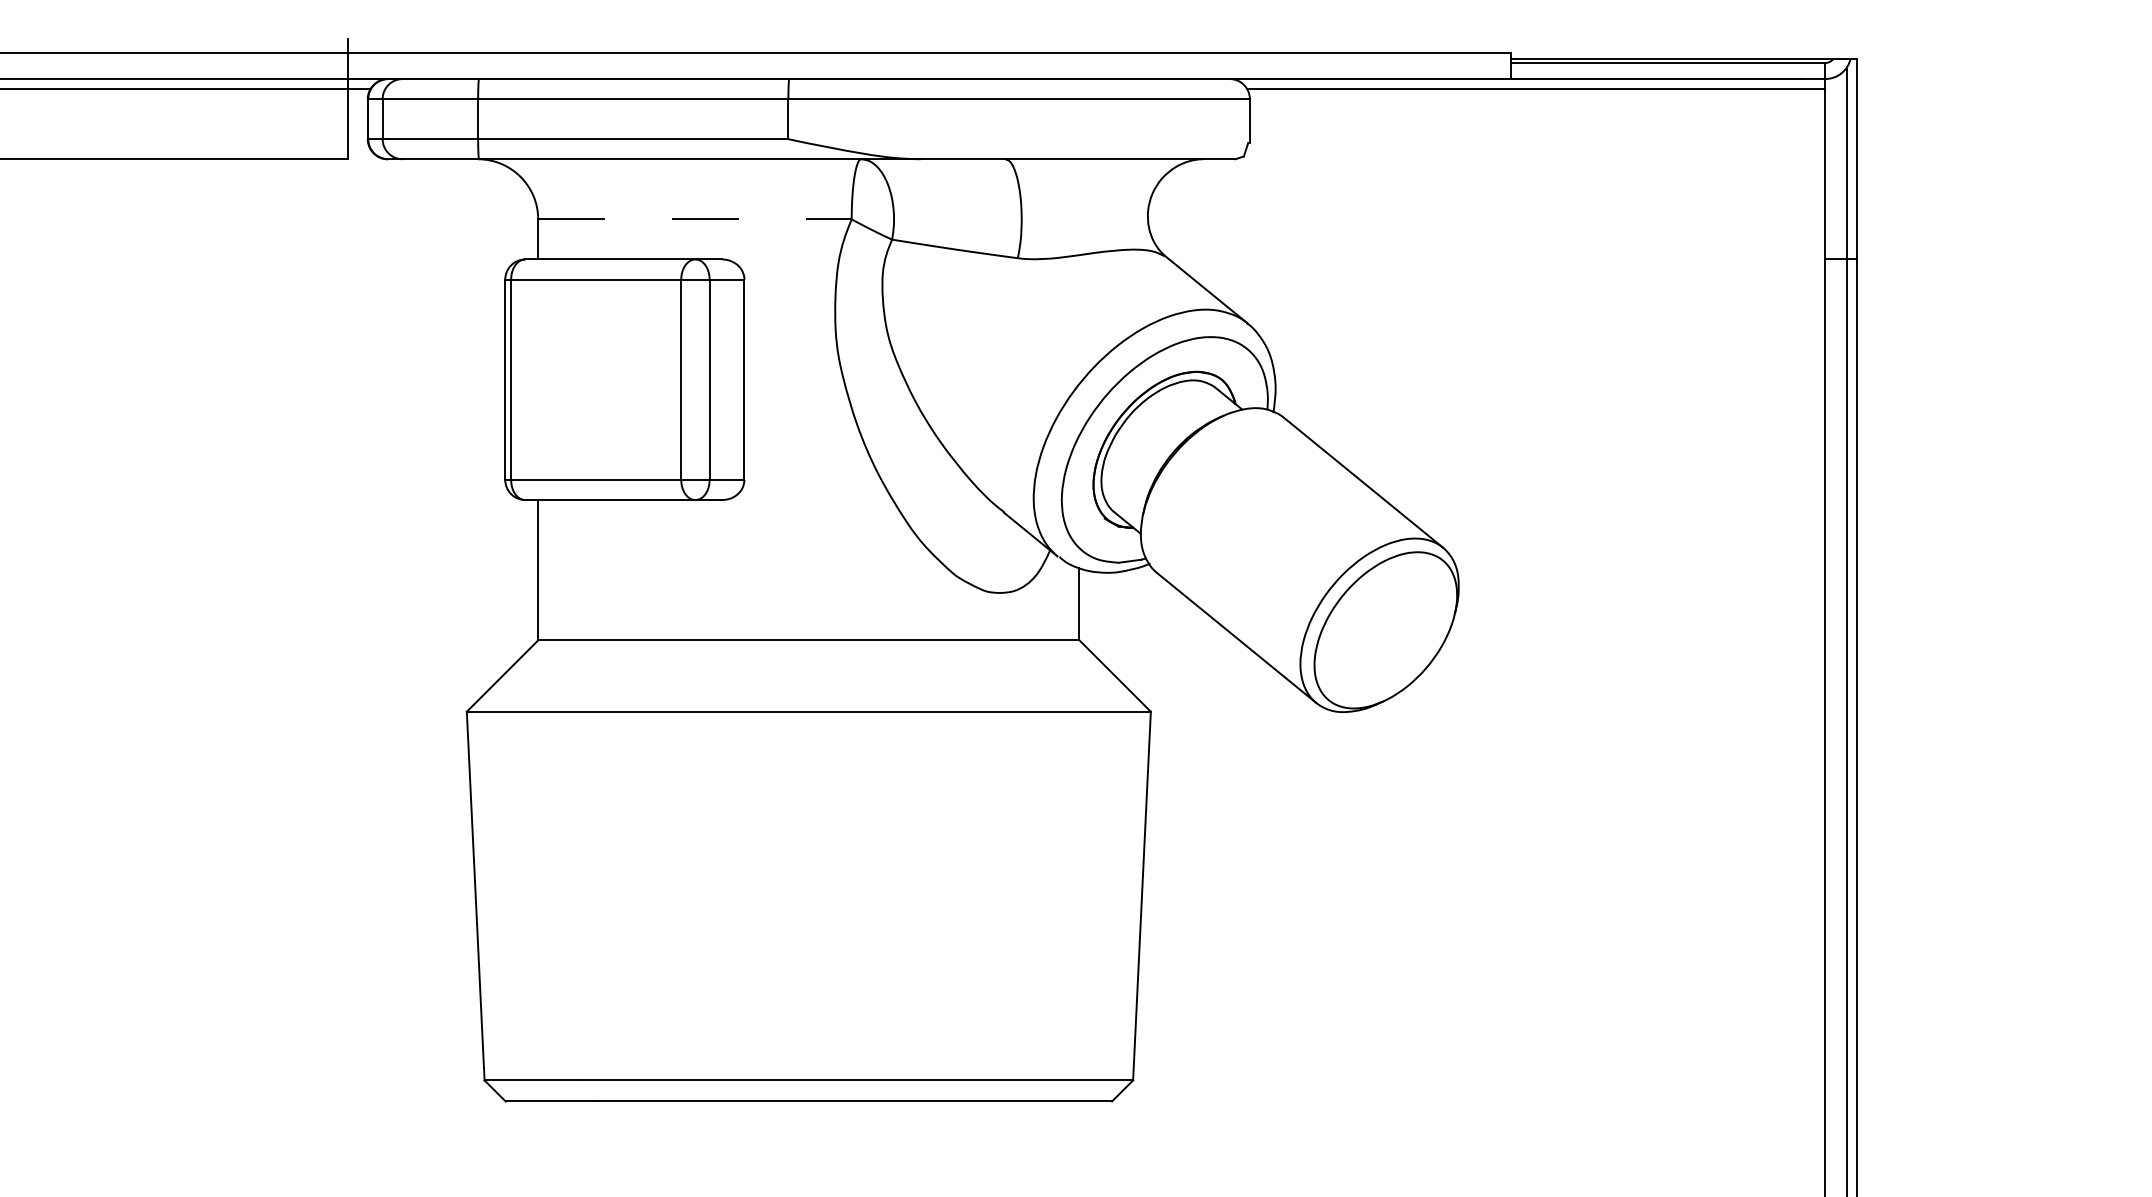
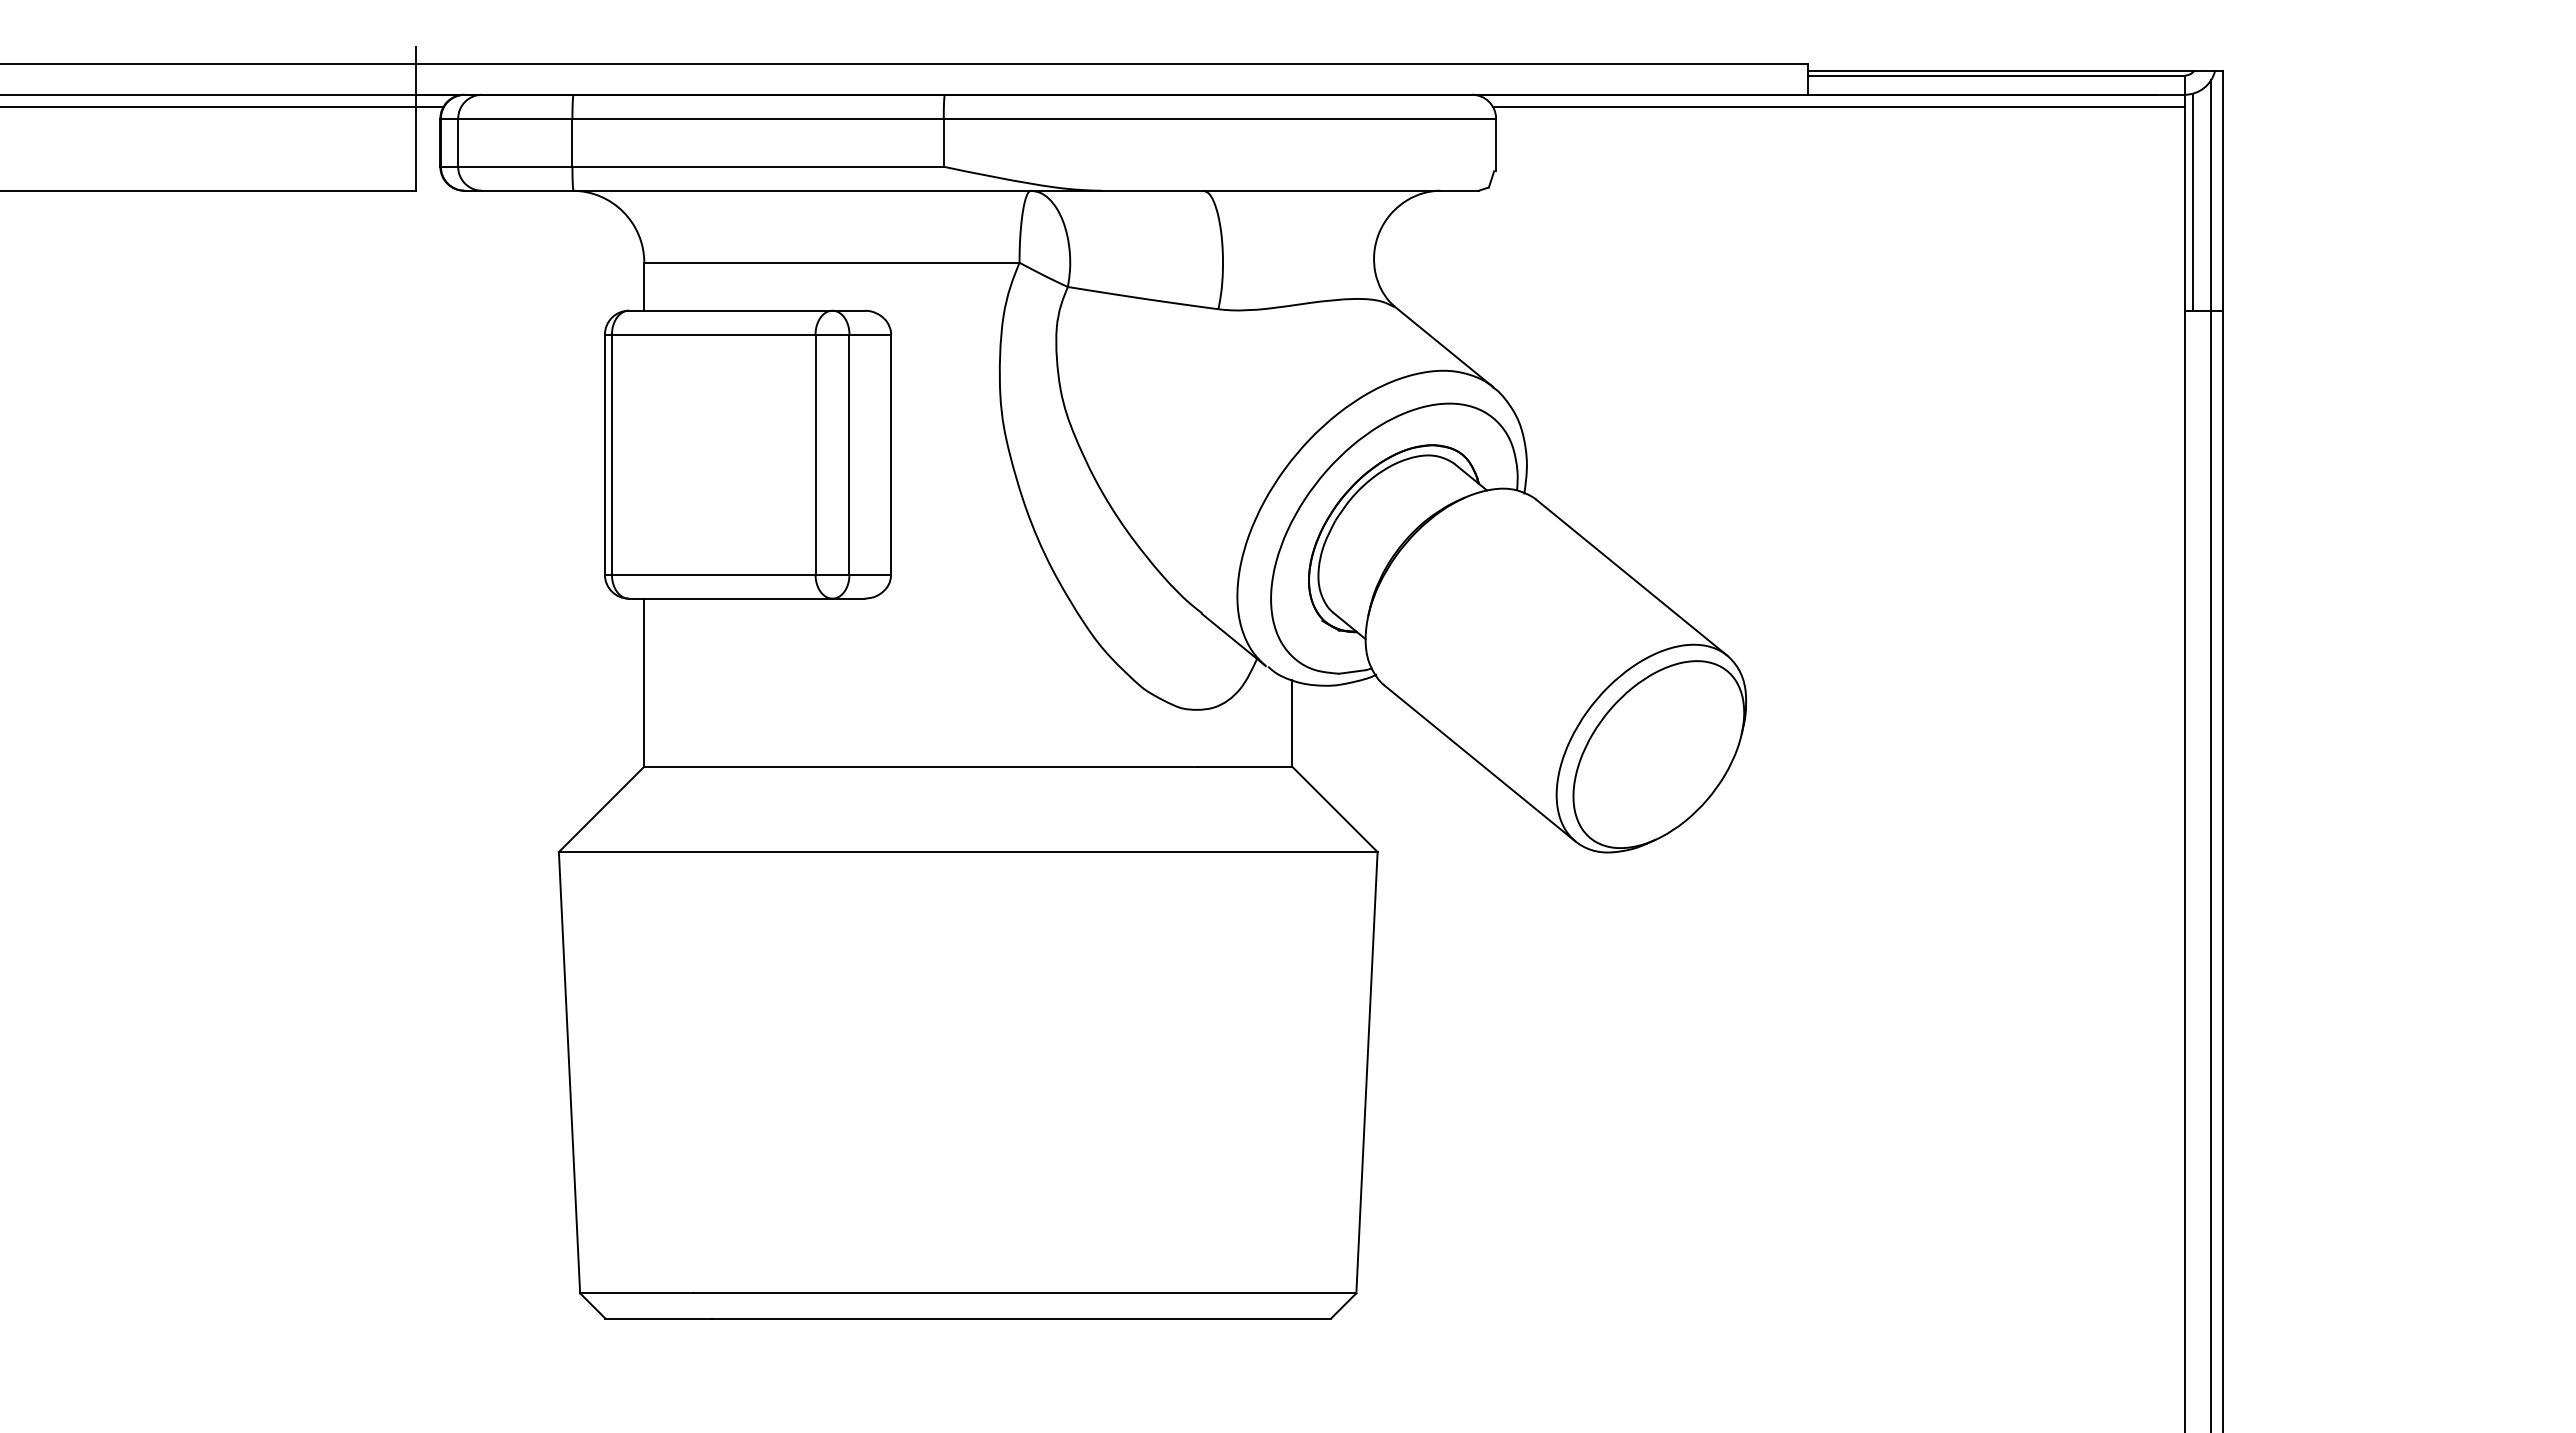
line: (1831, 168) -> (2192, 201), added
line: (694, 219) -> (831, 262), dashed -> solid

